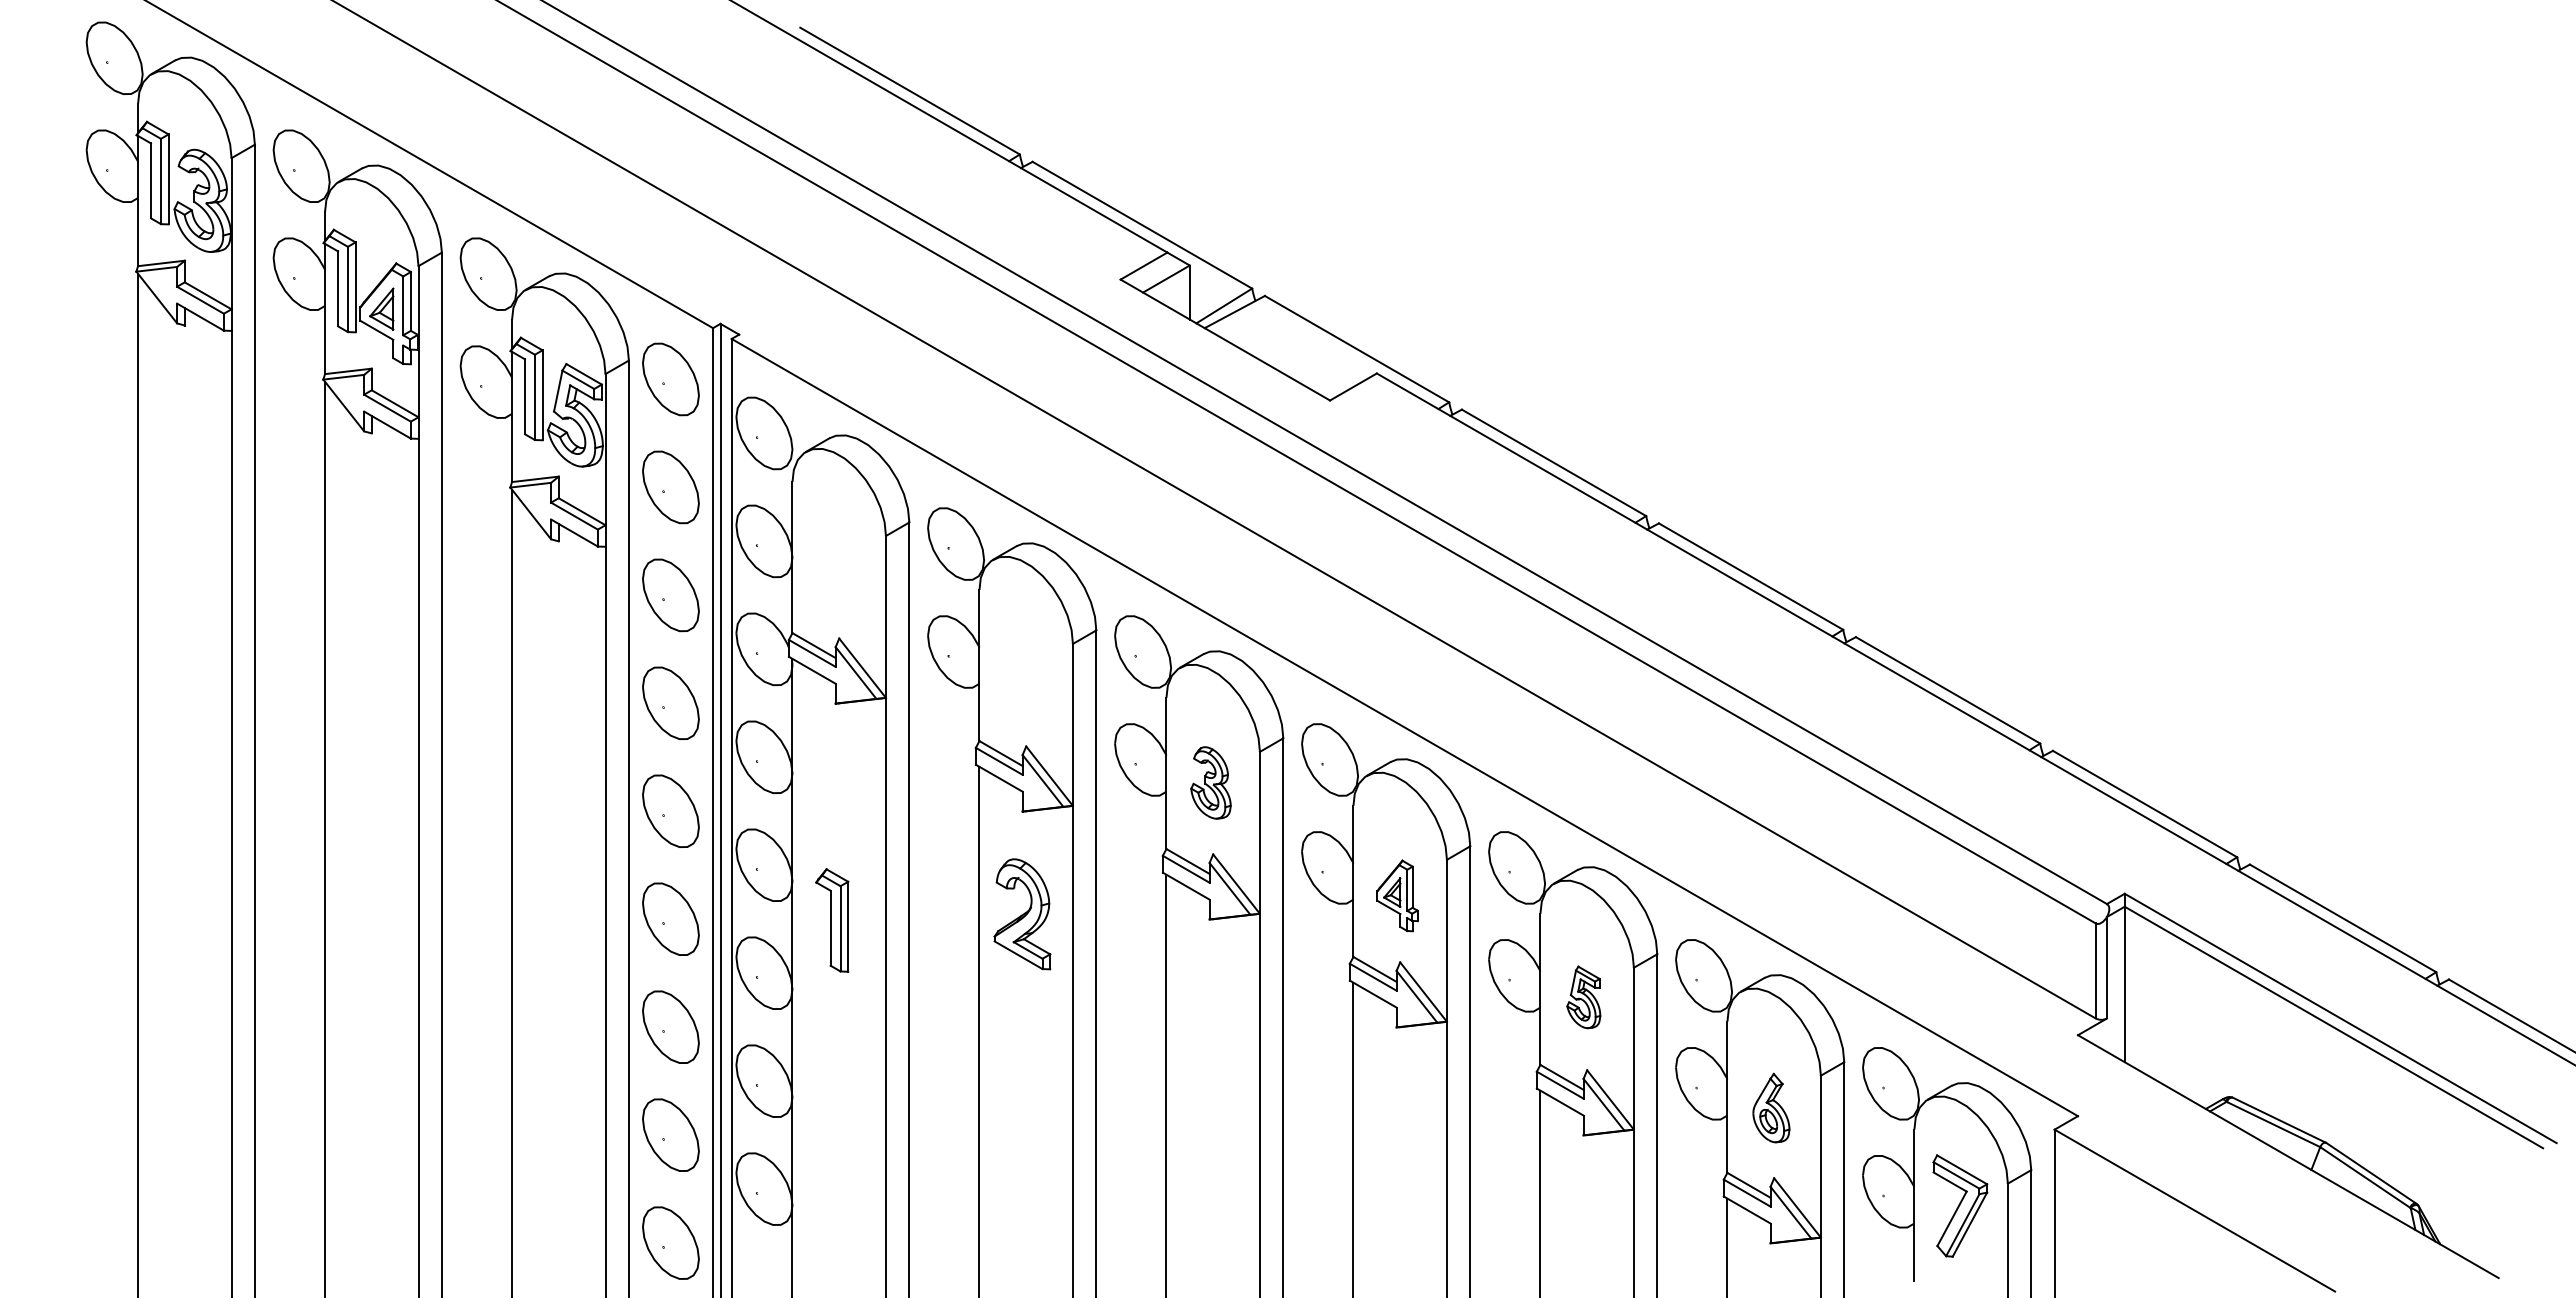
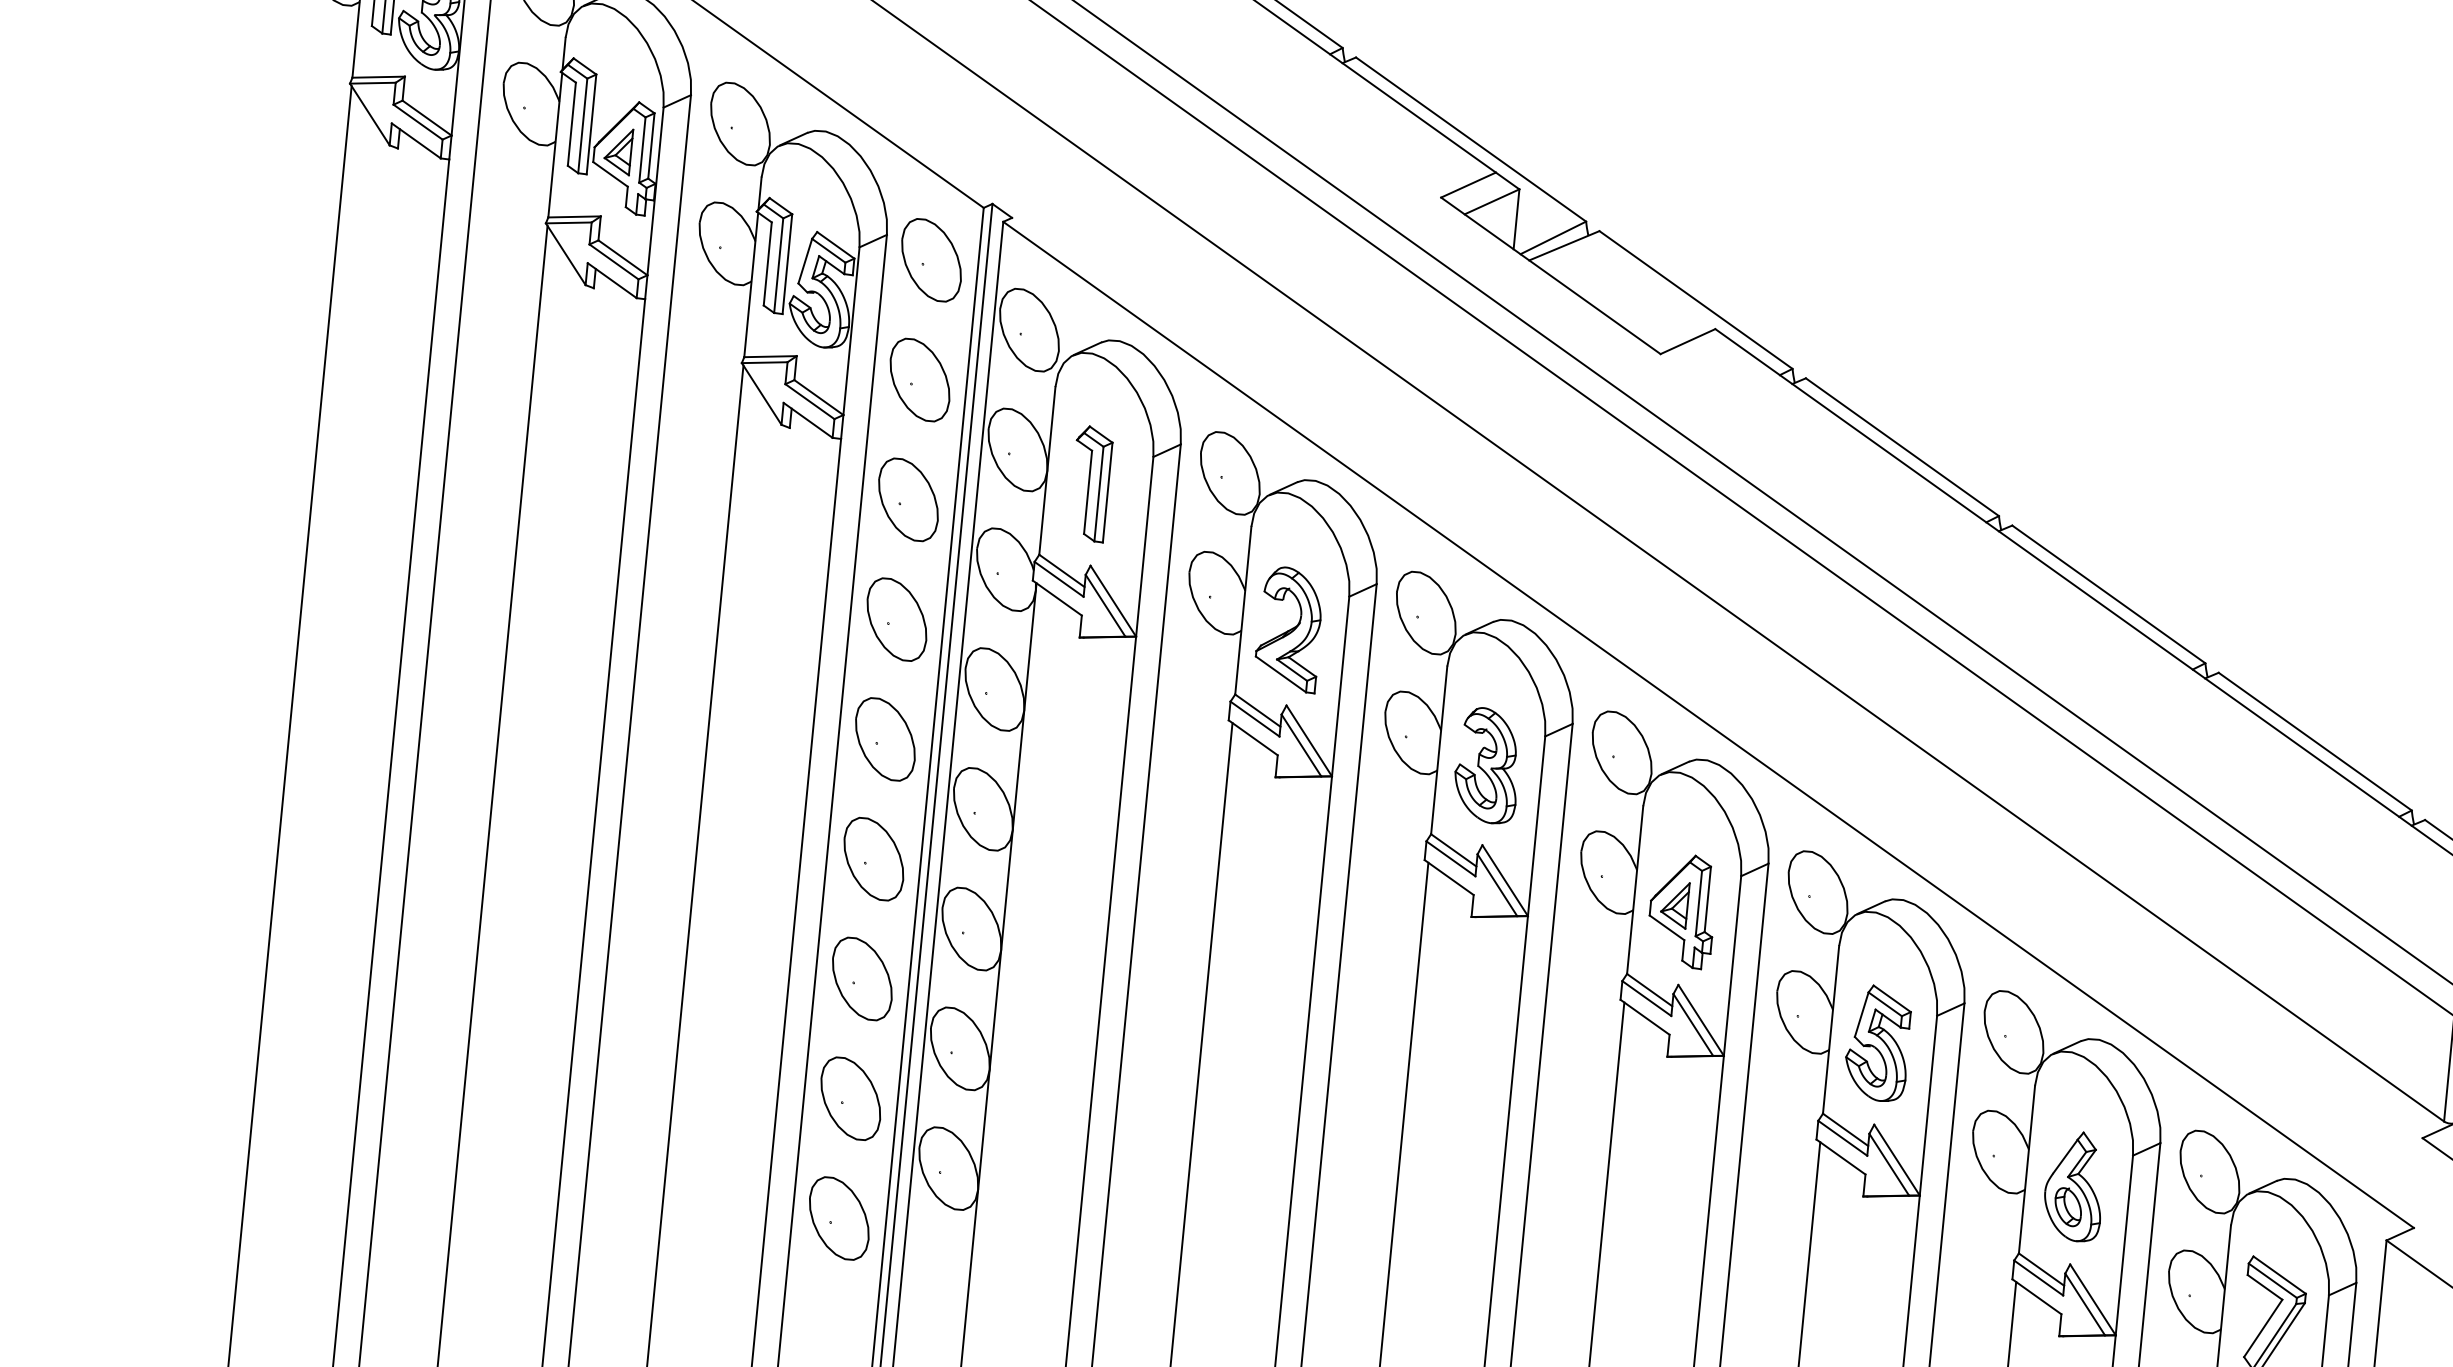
part: (1210, 782) -> (1487, 765), size x1.43
part: (1397, 895) -> (1682, 910), size x1.43
part: (1022, 914) -> (1289, 629), moved
part: (832, 920) -> (1090, 483), moved
part: (1583, 997) -> (1877, 1043), size x1.67
part: (1771, 1107) -> (2074, 1185), size x1.43

